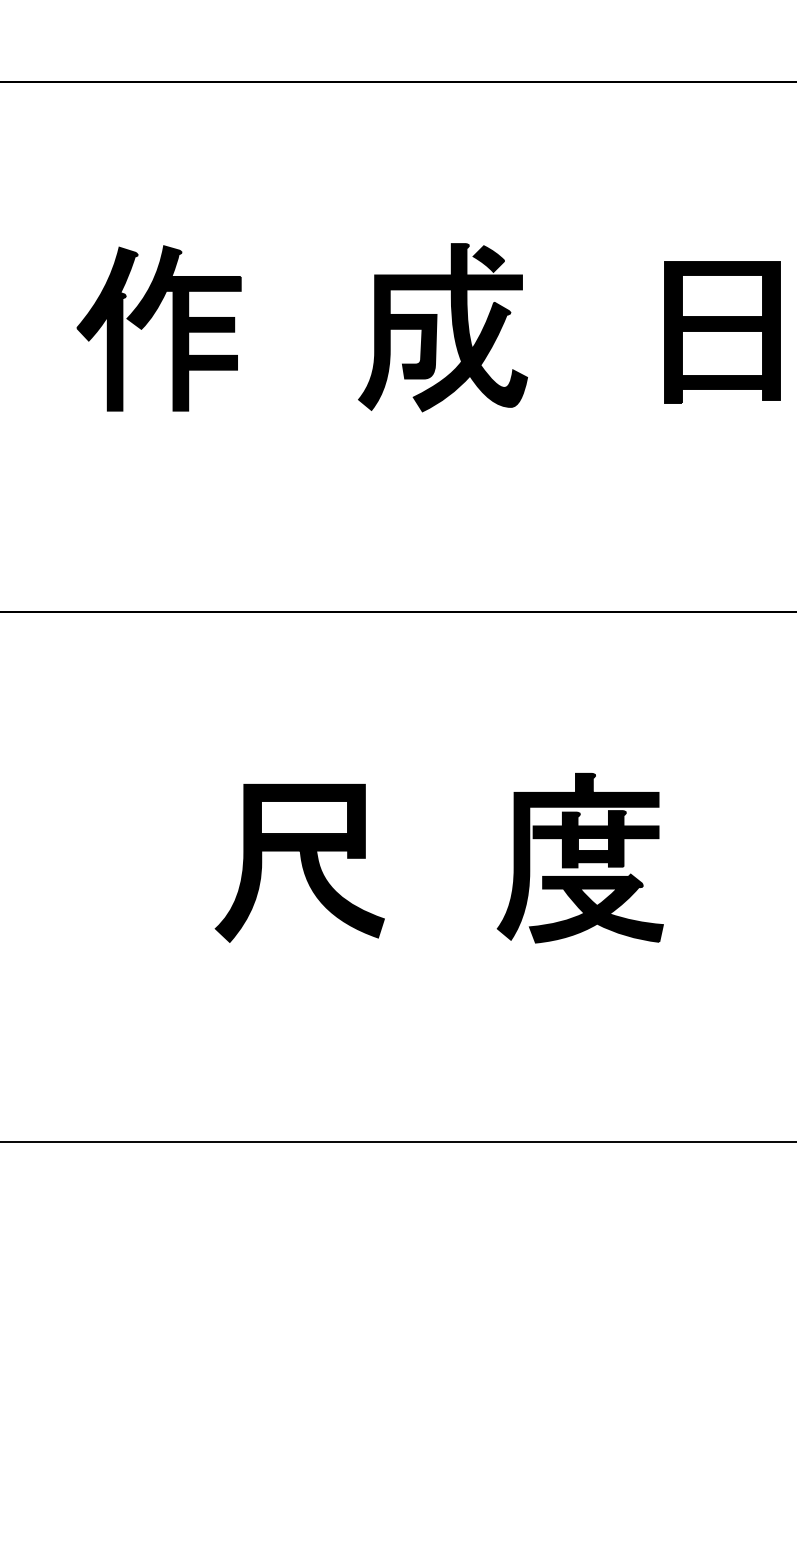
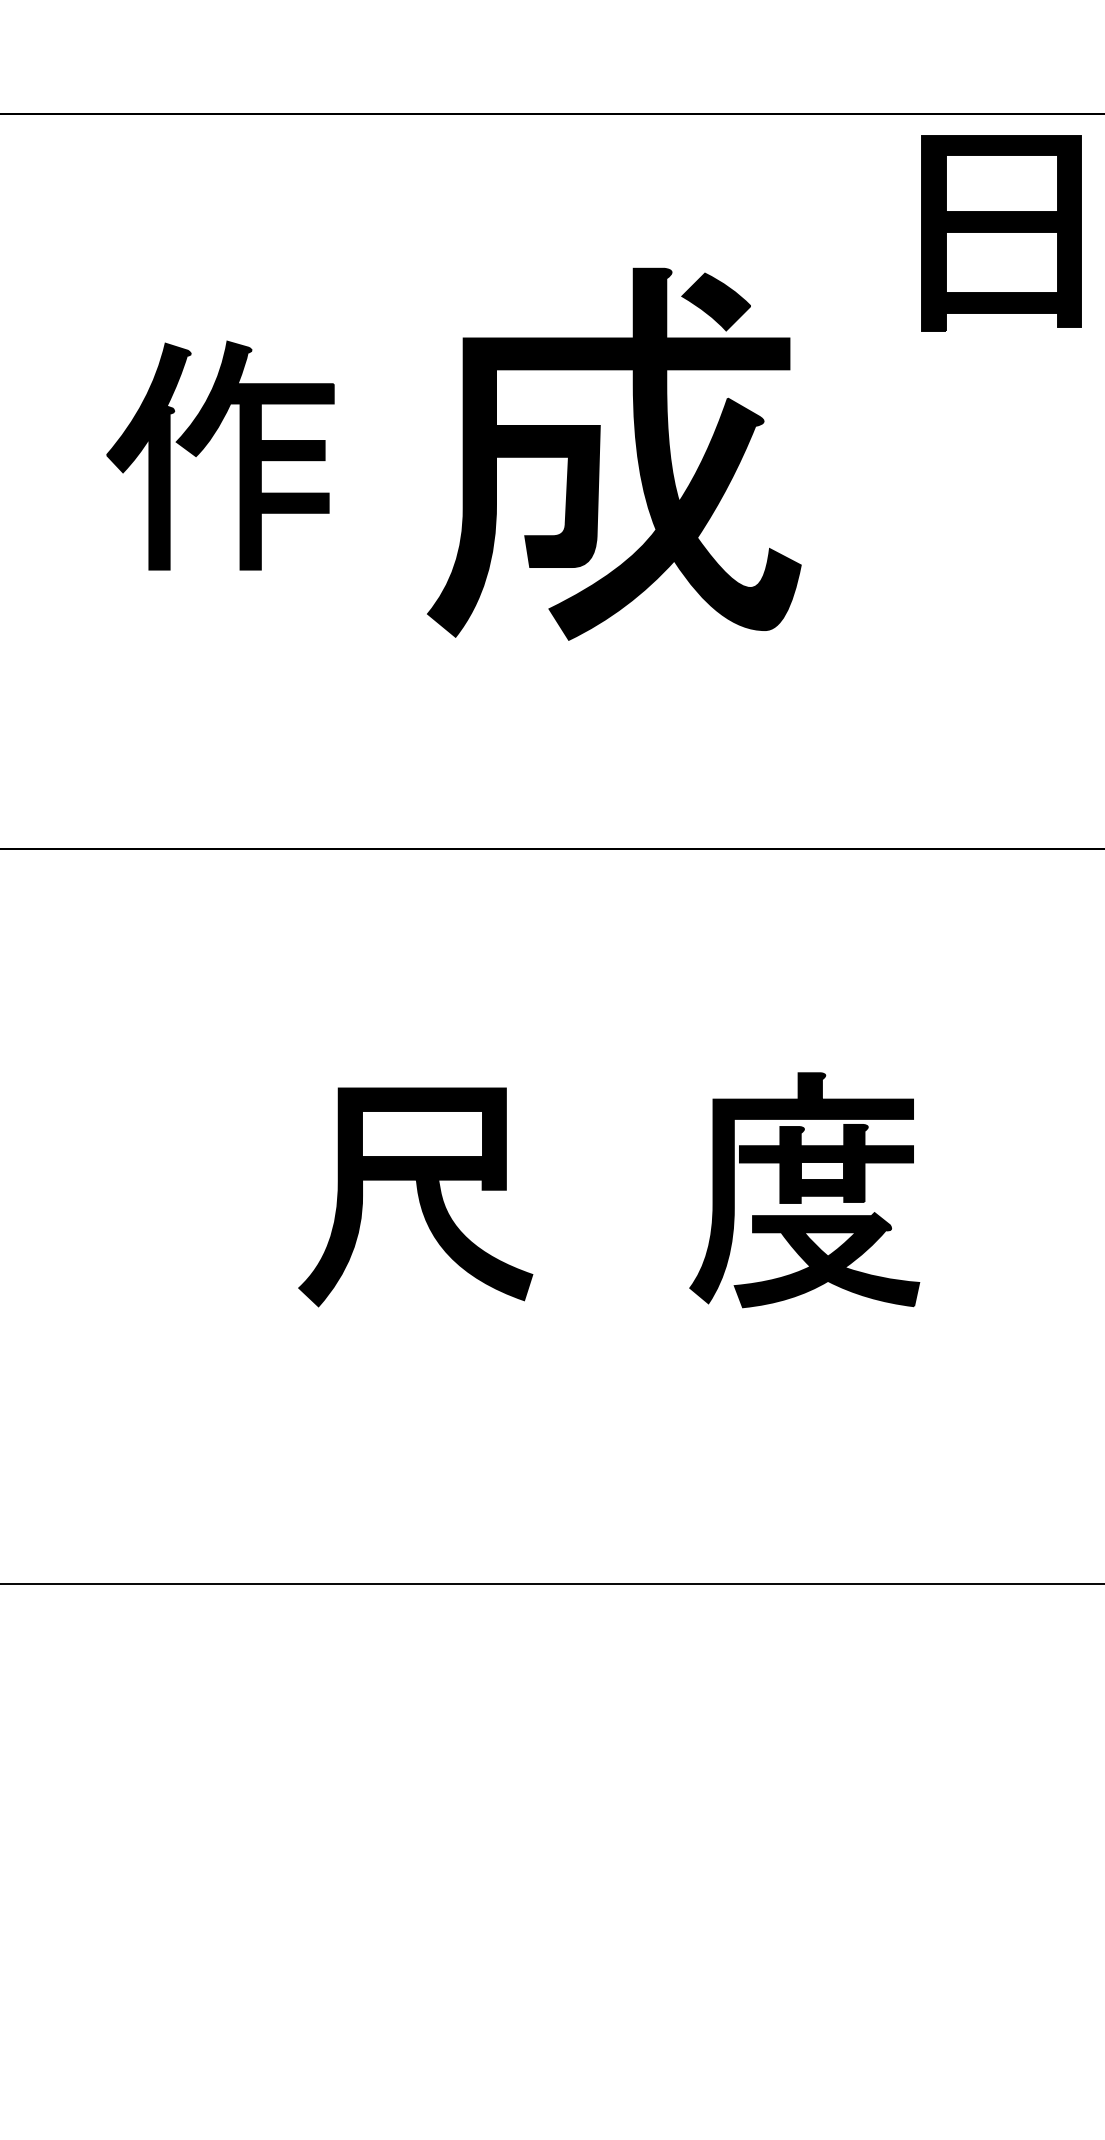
part: (442, 327) -> (613, 454), size x1.6
part: (722, 332) -> (1001, 233), moved

